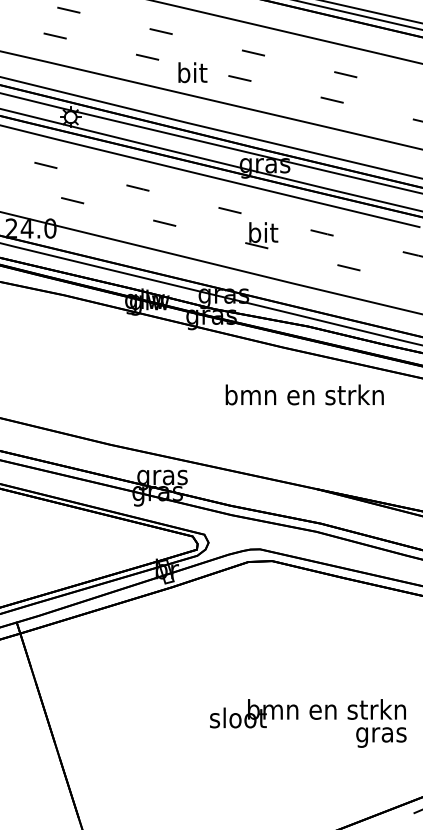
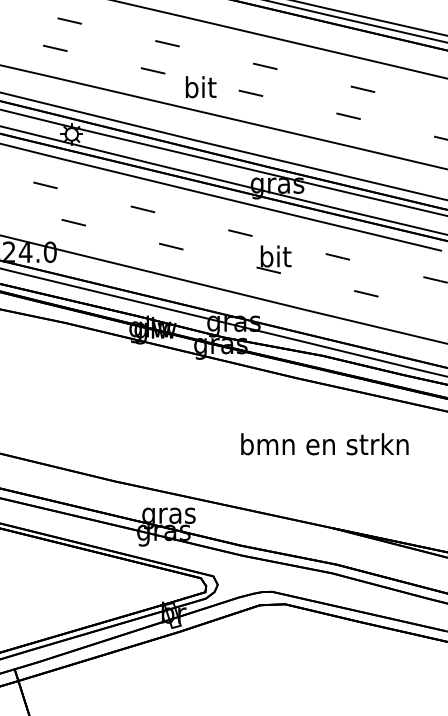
text: (304, 394) -> (324, 443), moved

